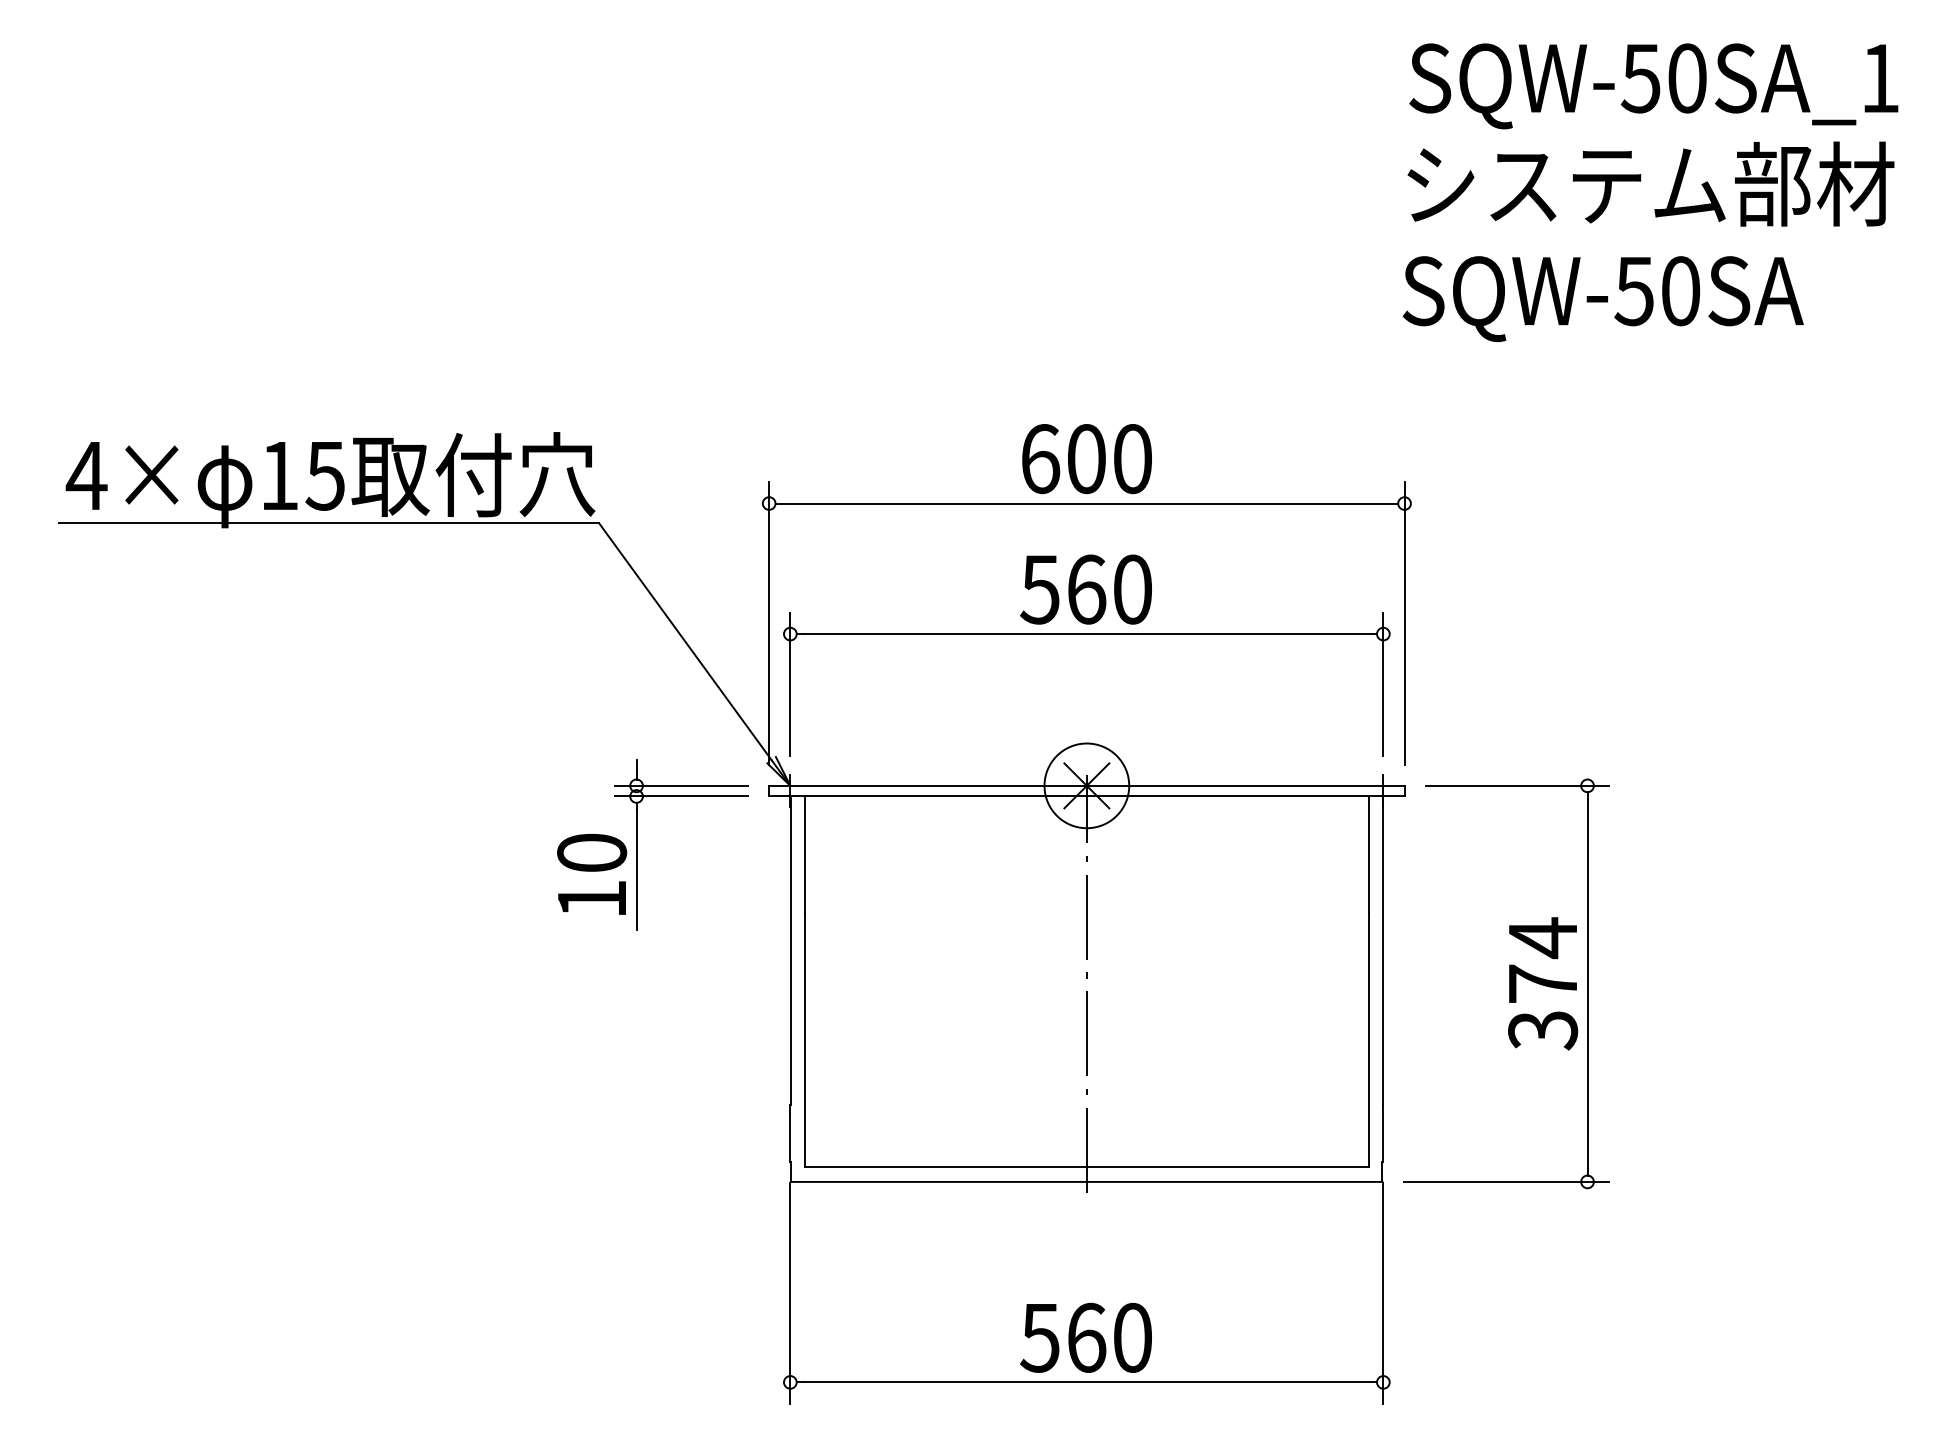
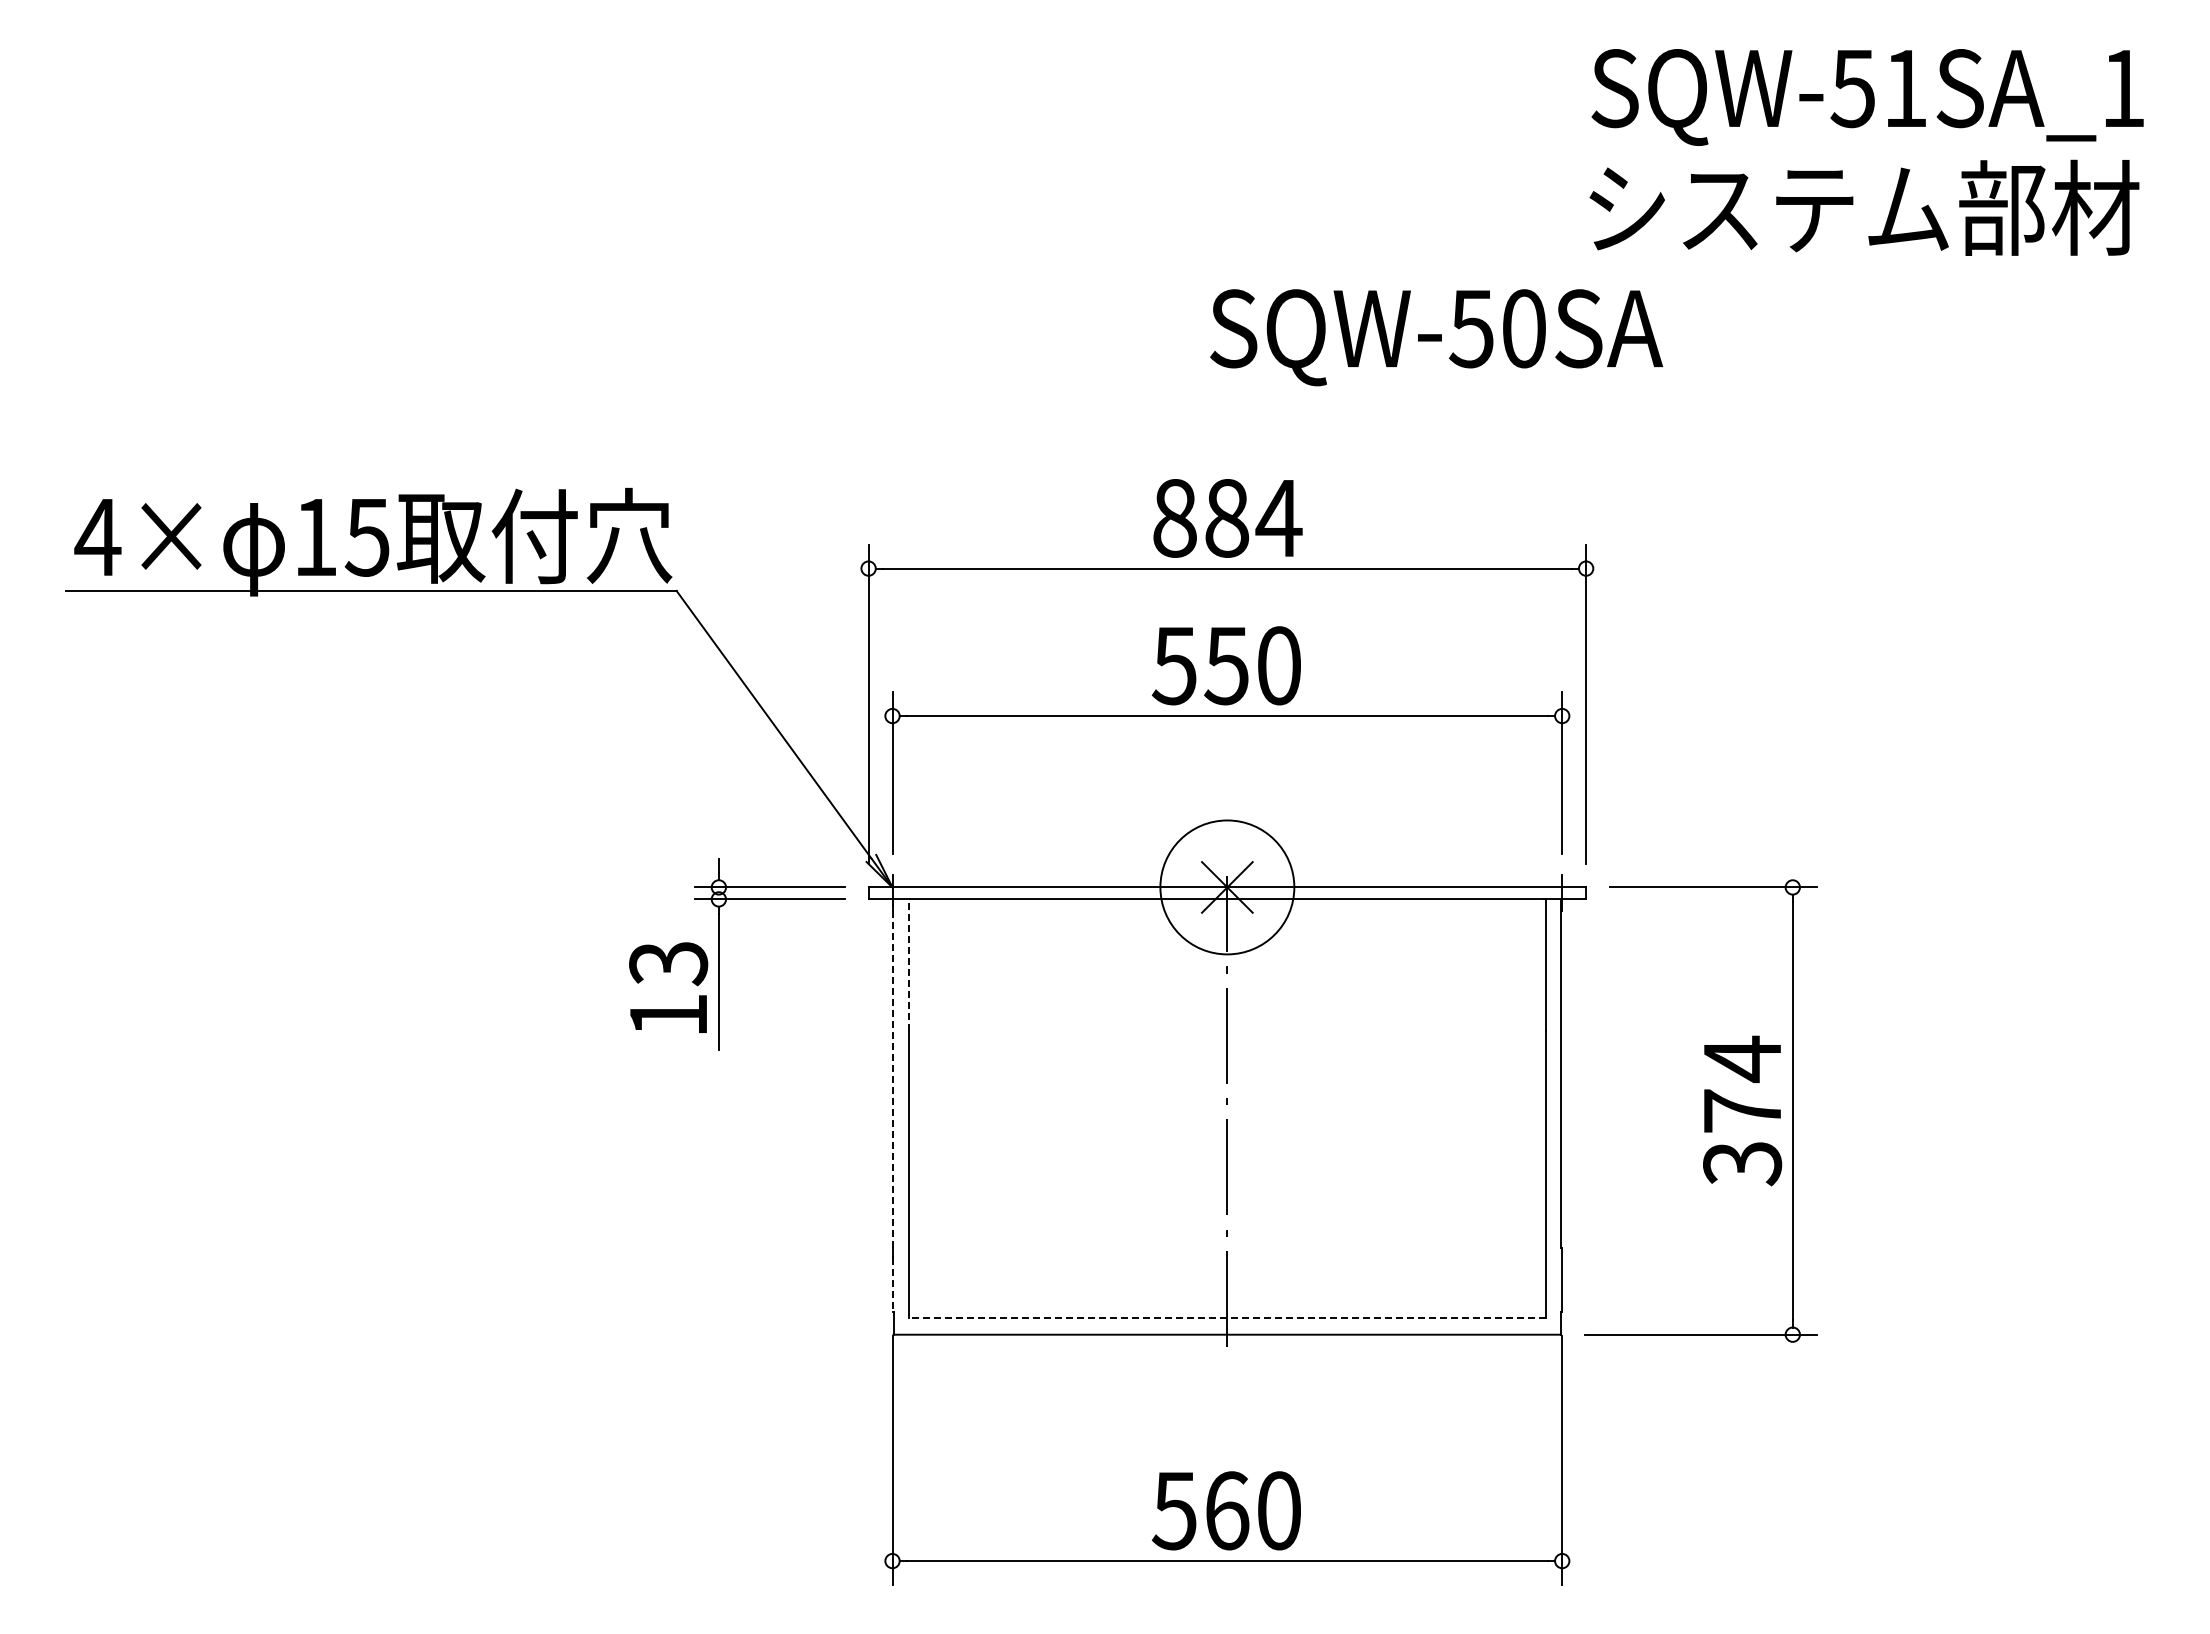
text: (1687, 78) -> (1905, 88), SQW-50SA_1 -> SQW-51SA_1
text: (1603, 298) -> (1436, 337), moved
text: (1086, 458) -> (1227, 517), 600 -> 884
text: (1086, 589) -> (1226, 665), 560 -> 550
circle: (1086, 785) -> (1227, 887), size x1.4
text: (591, 853) -> (668, 963), 10 -> 13
line: (804, 854) -> (908, 965), solid -> dashed
line: (791, 950) -> (893, 1073), solid -> dashed
line: (790, 1138) -> (892, 1285), solid -> dashed
line: (1086, 1166) -> (1227, 1317), solid -> dashed

